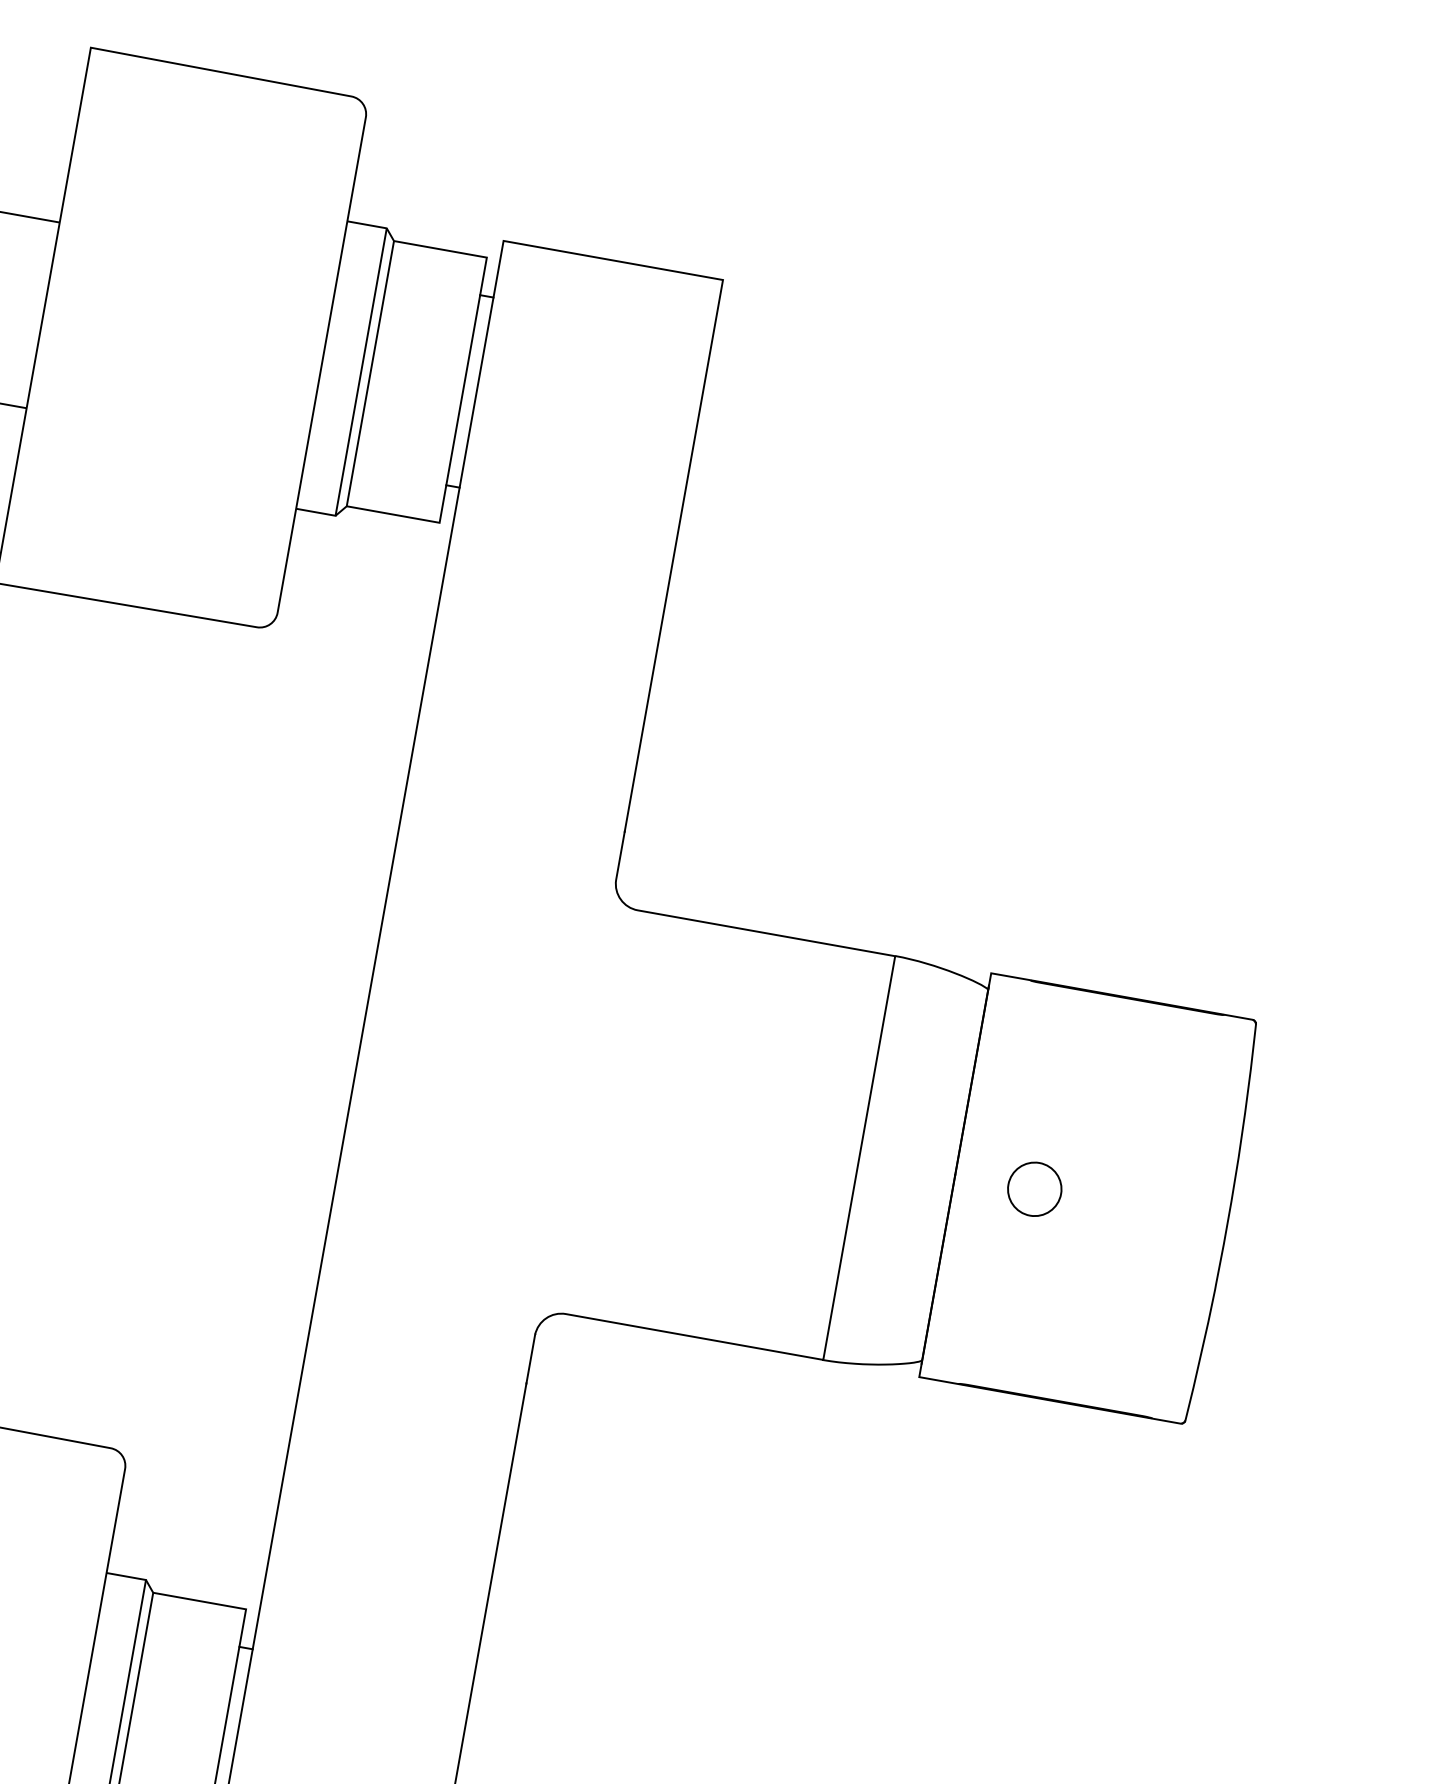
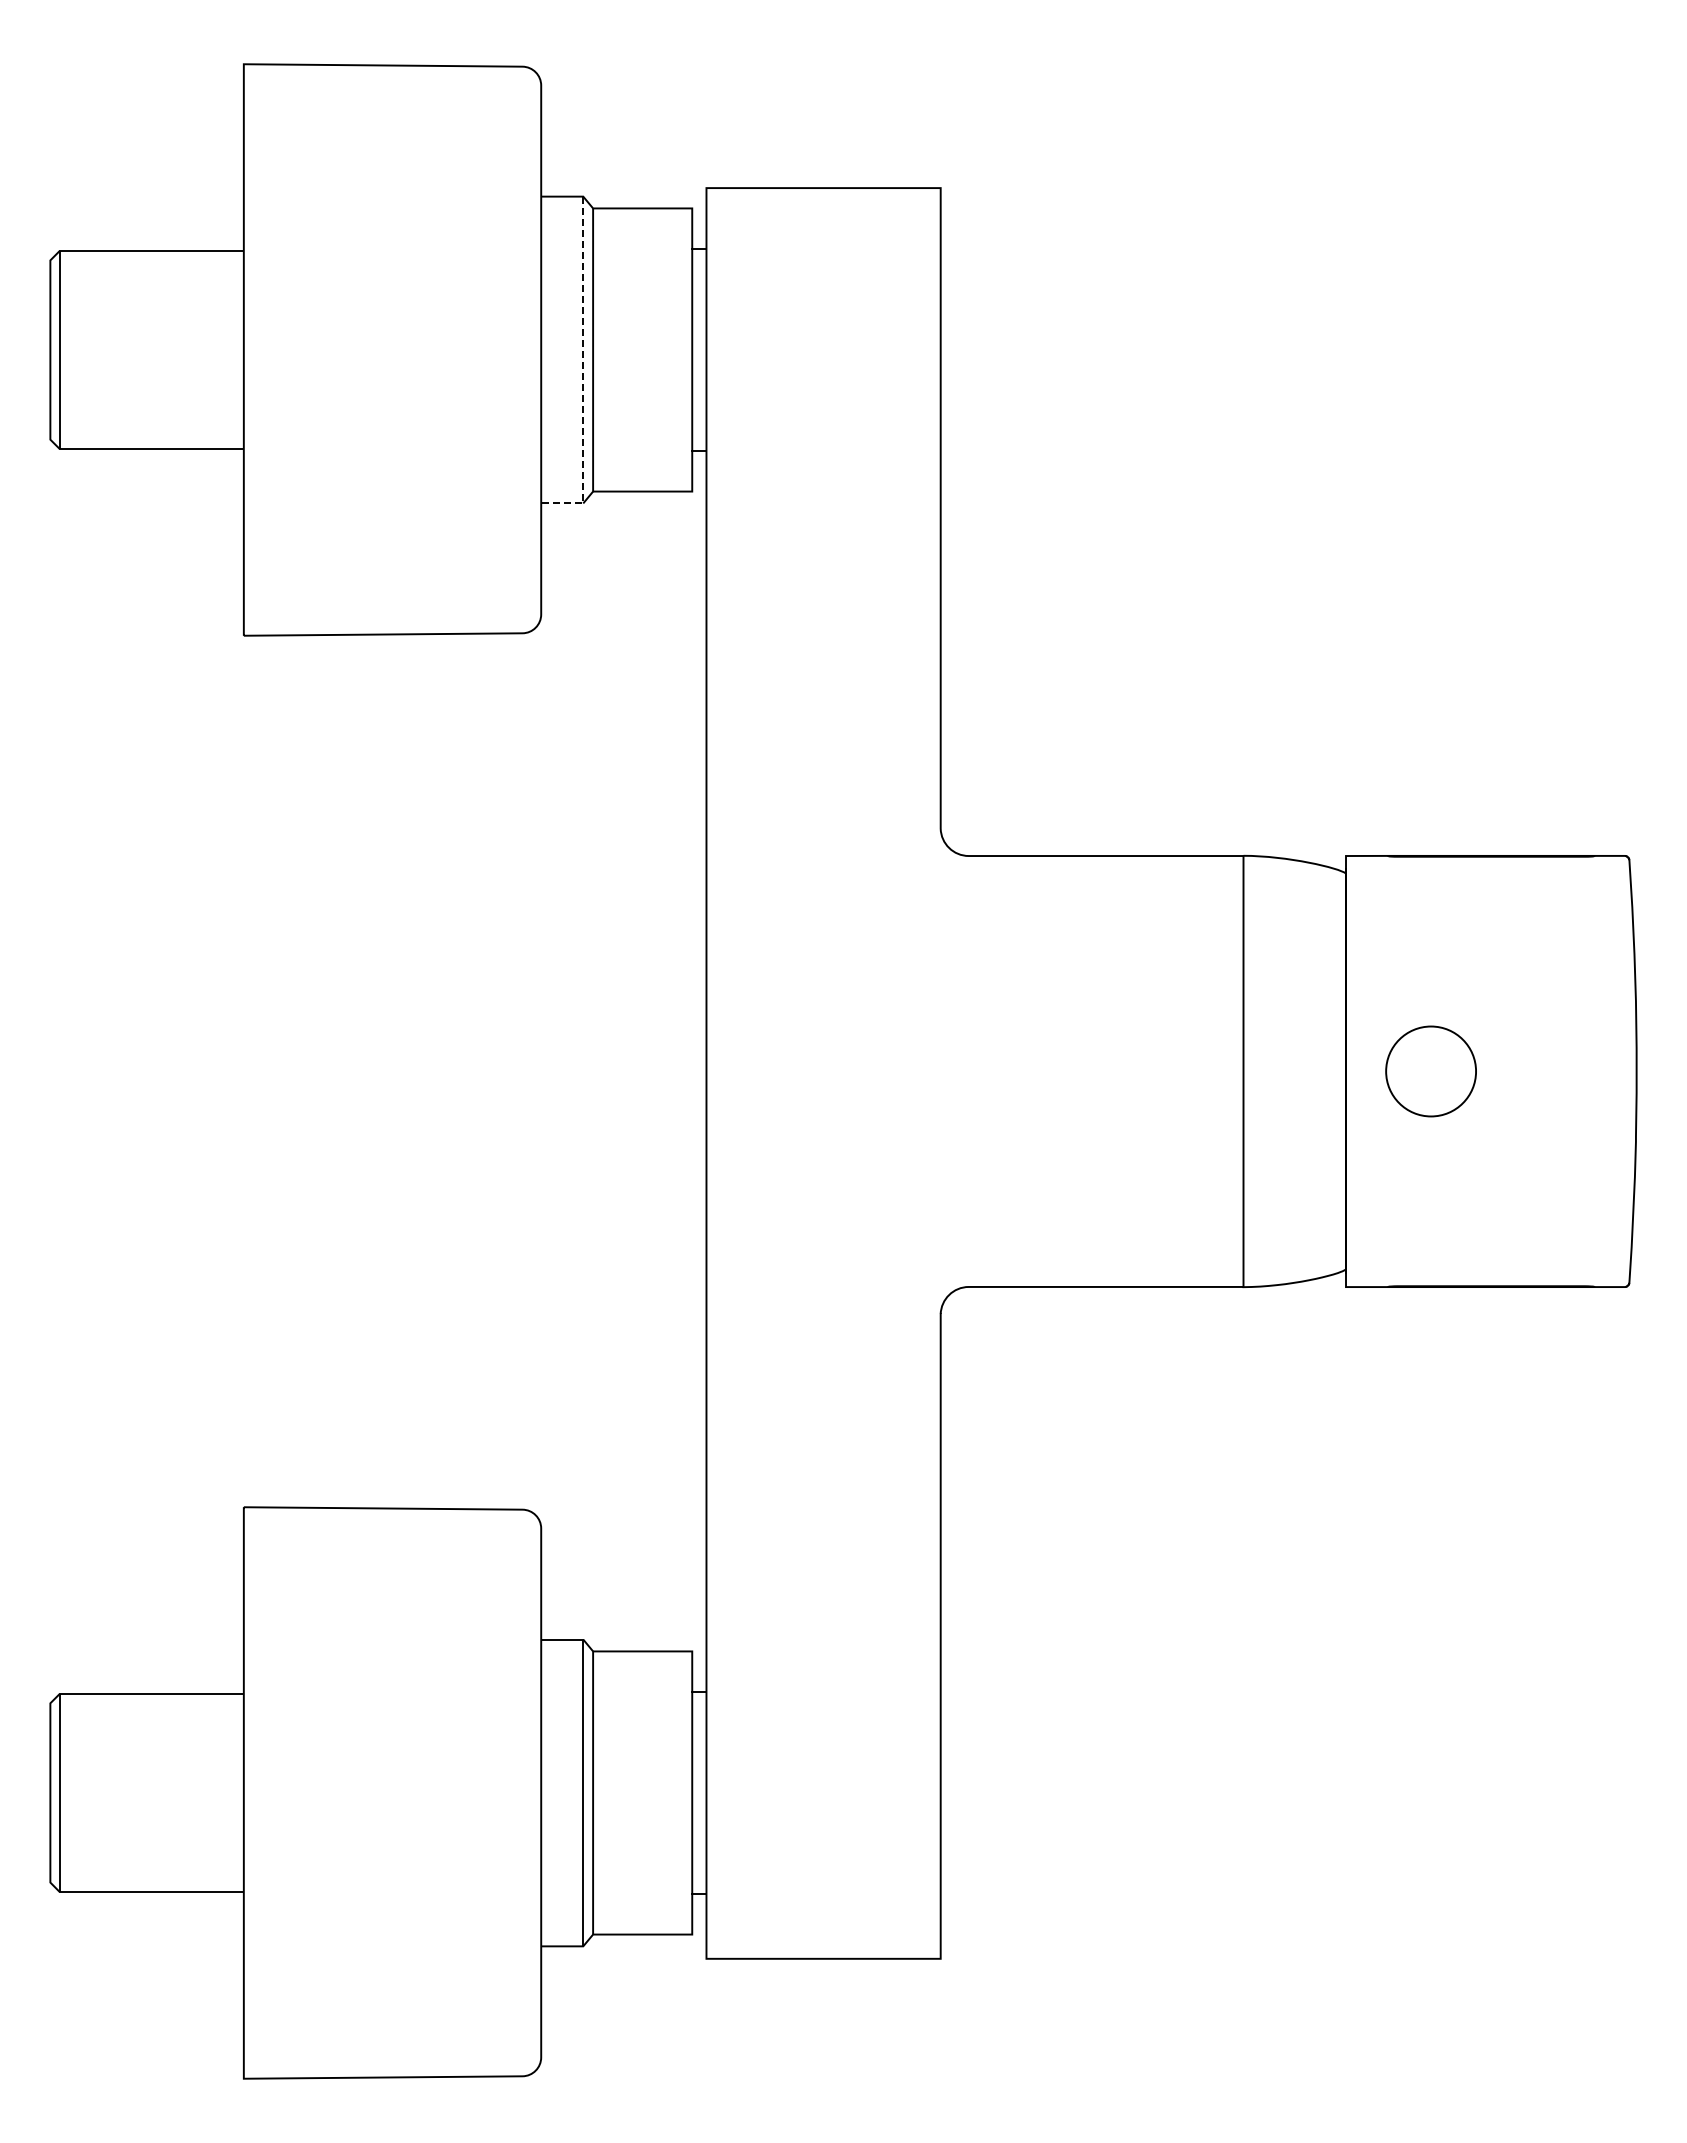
line: (357, 393) -> (583, 372), solid -> dashed
circle: (1034, 1189) -> (1430, 1071), size x1.6

